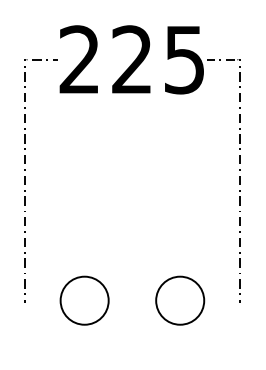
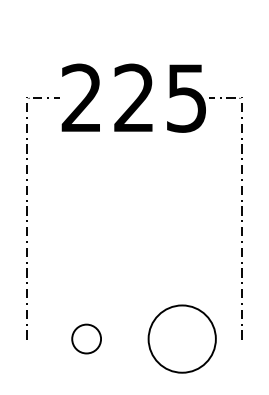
circle: (84, 300) -> (86, 338), size x0.6
circle: (180, 301) -> (182, 339), size x1.4

